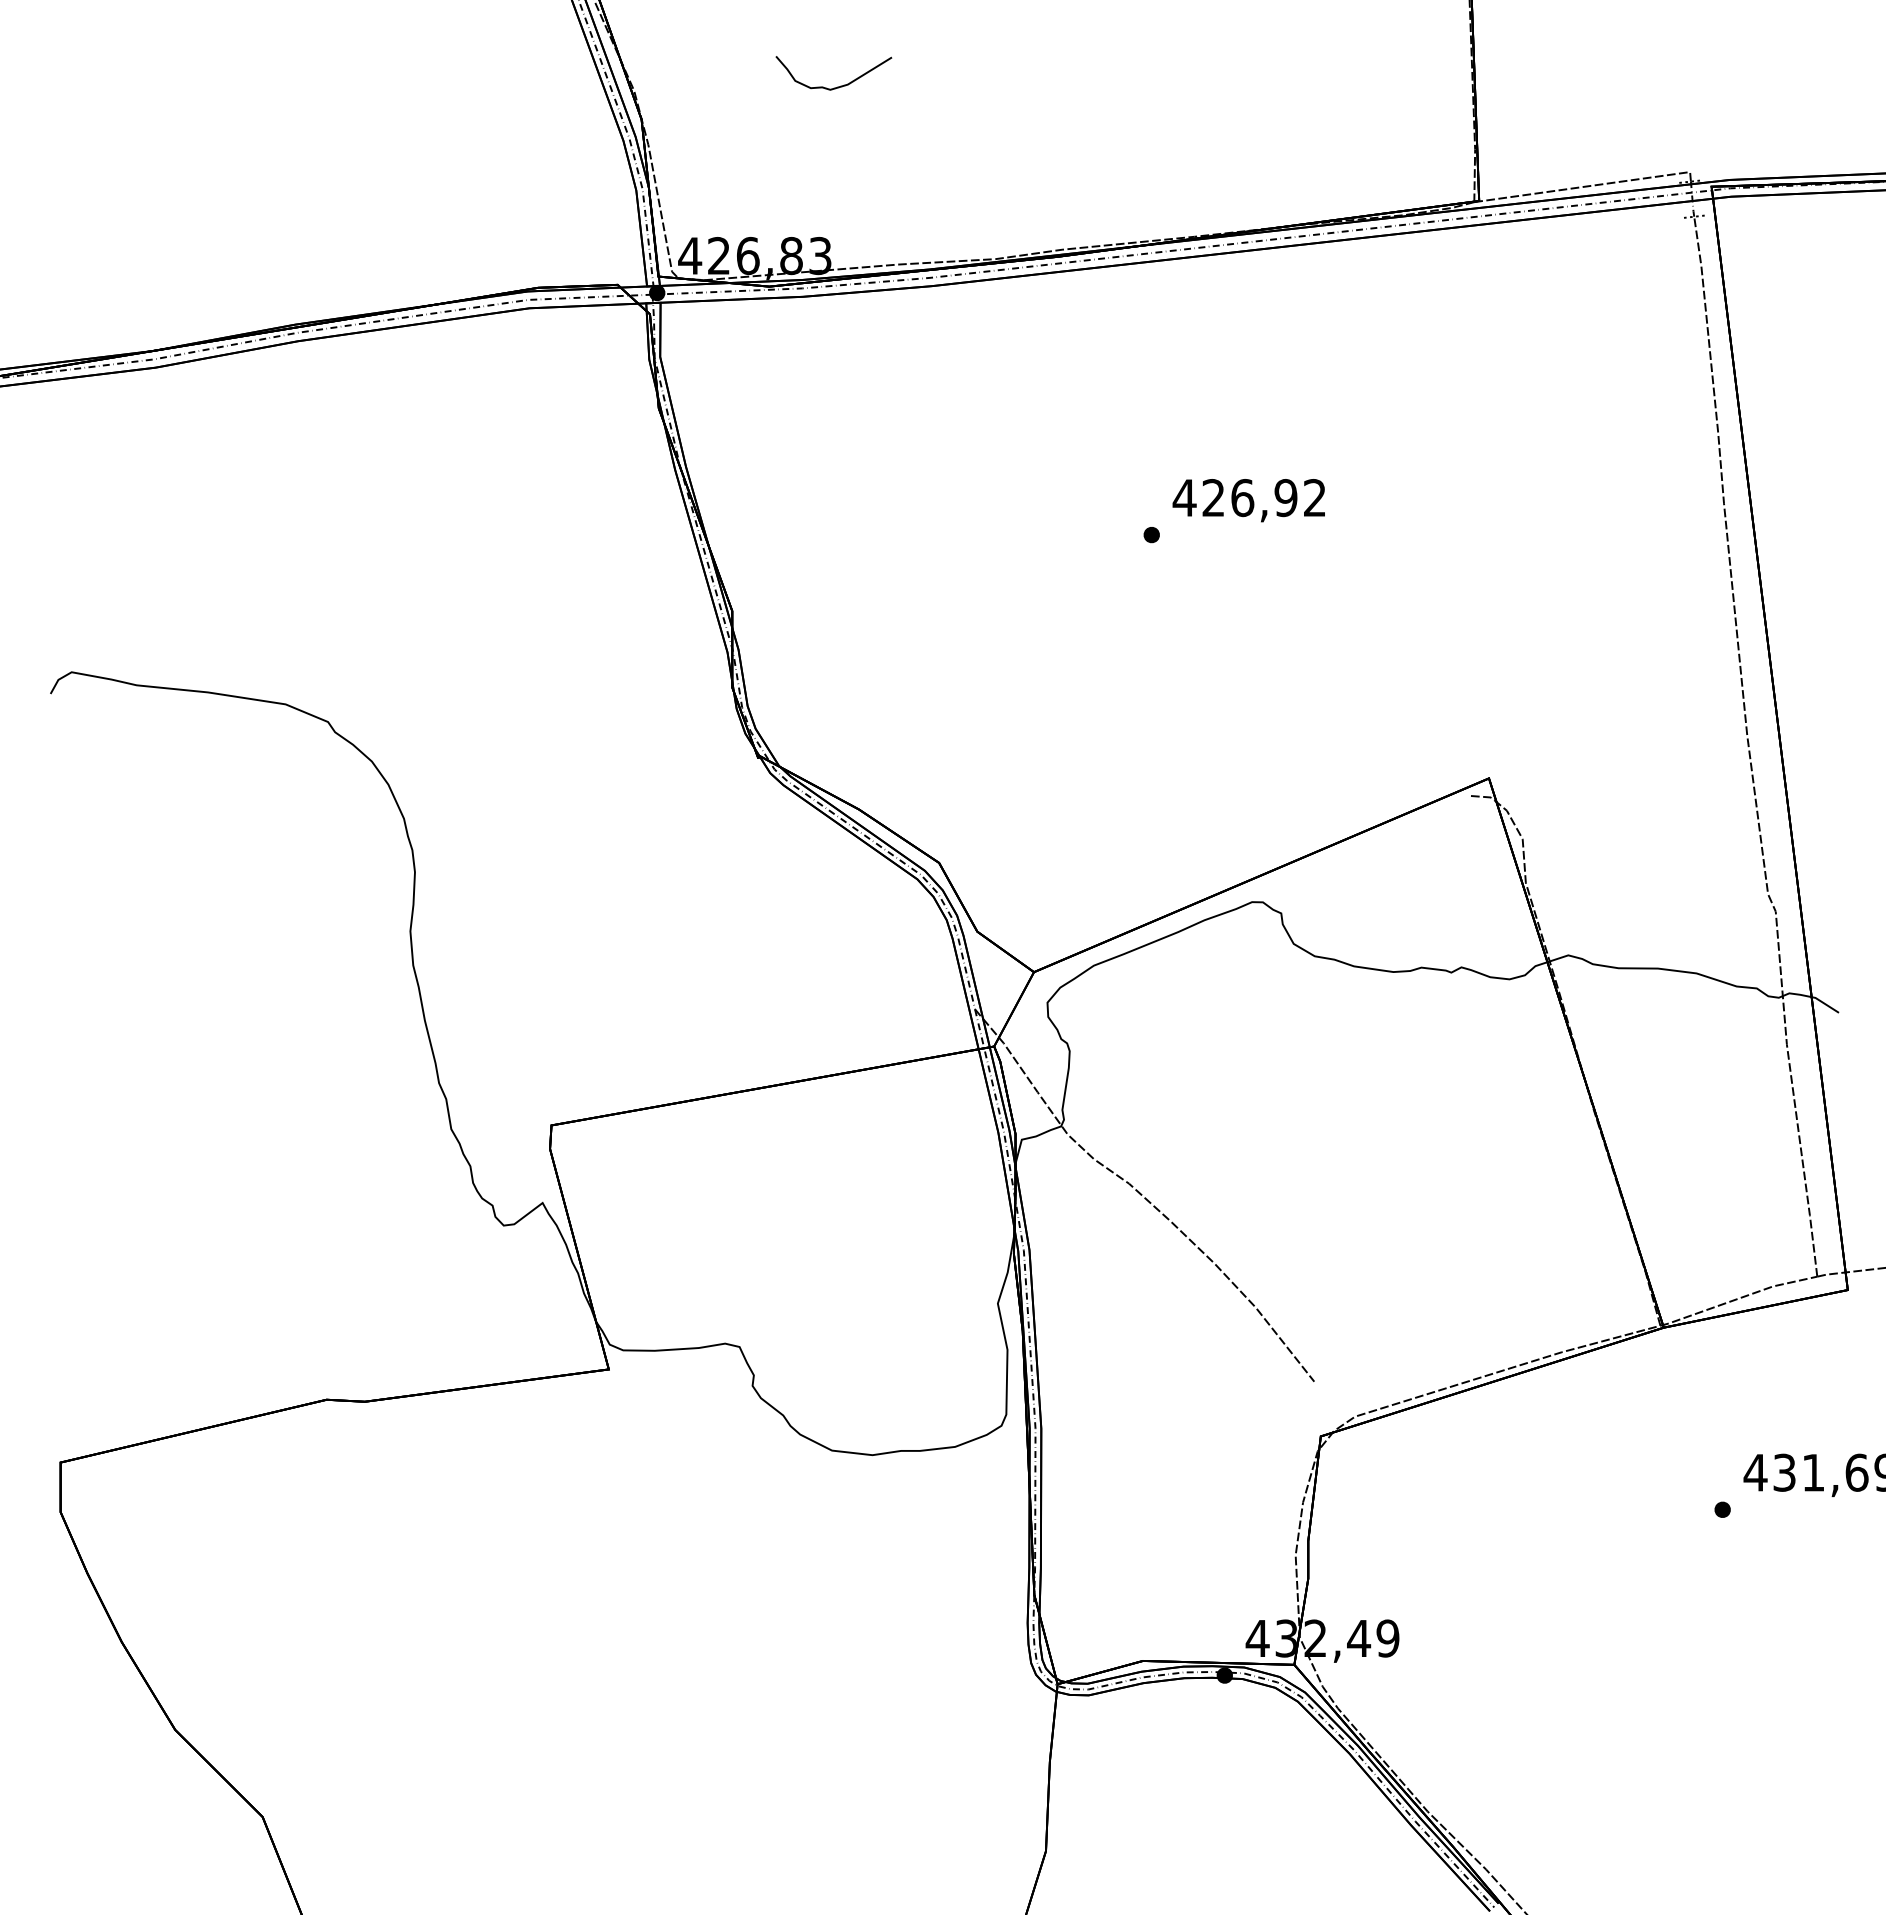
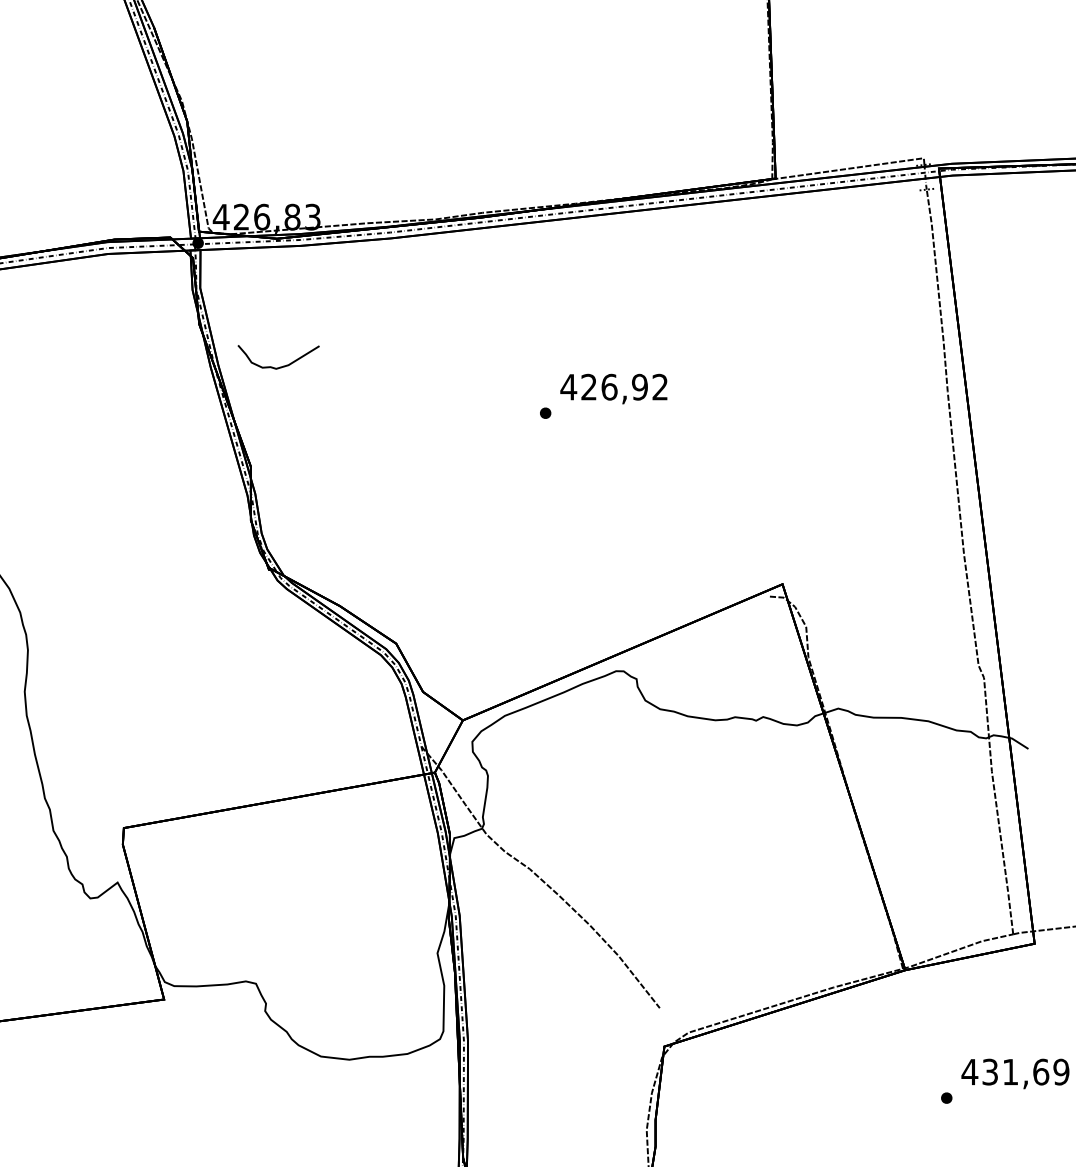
curve: (837, 86) -> (281, 366), moved

